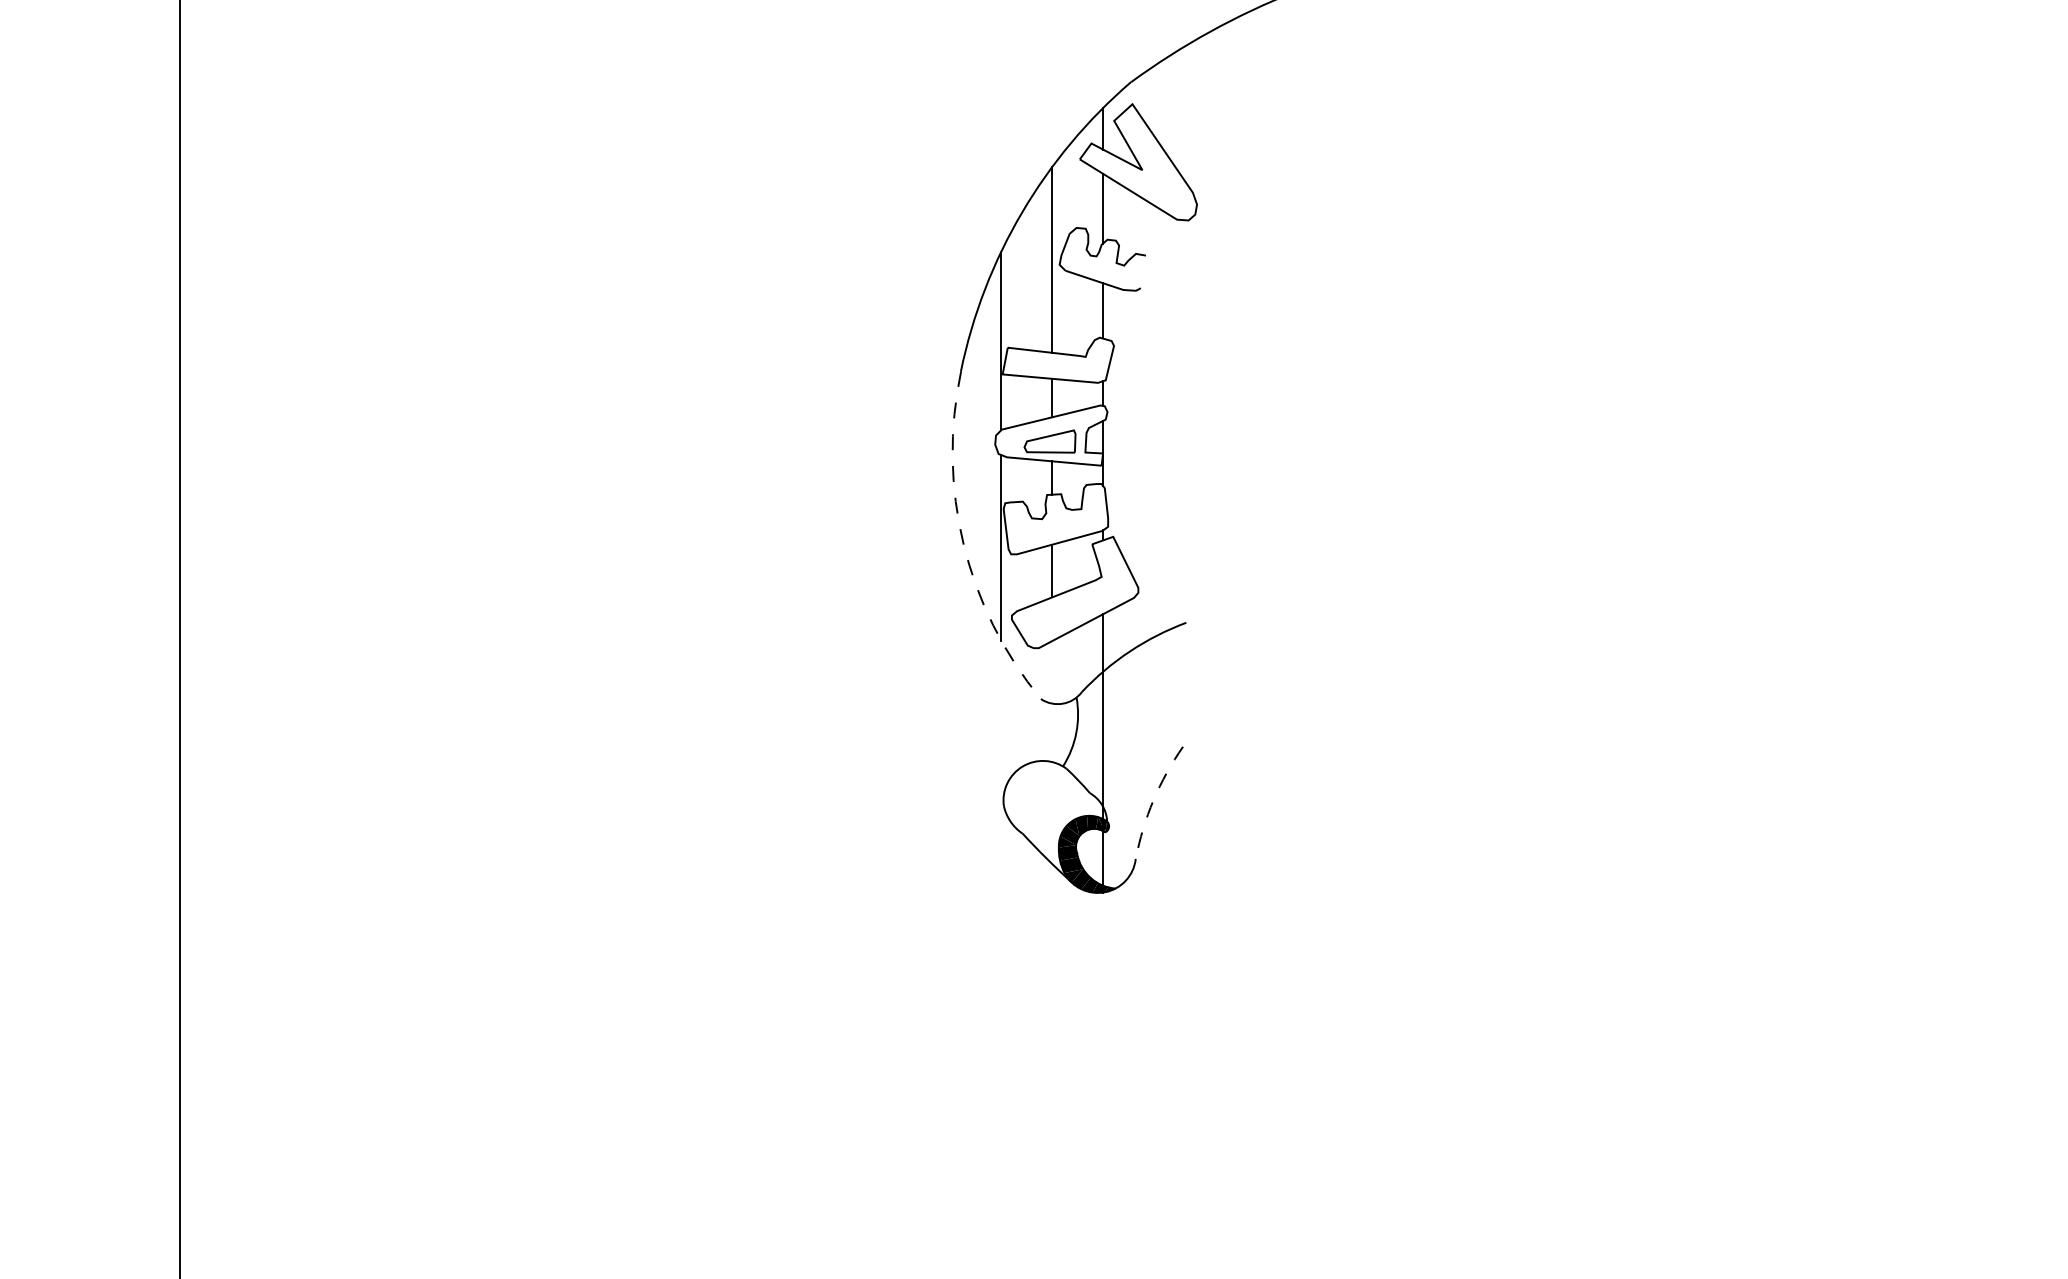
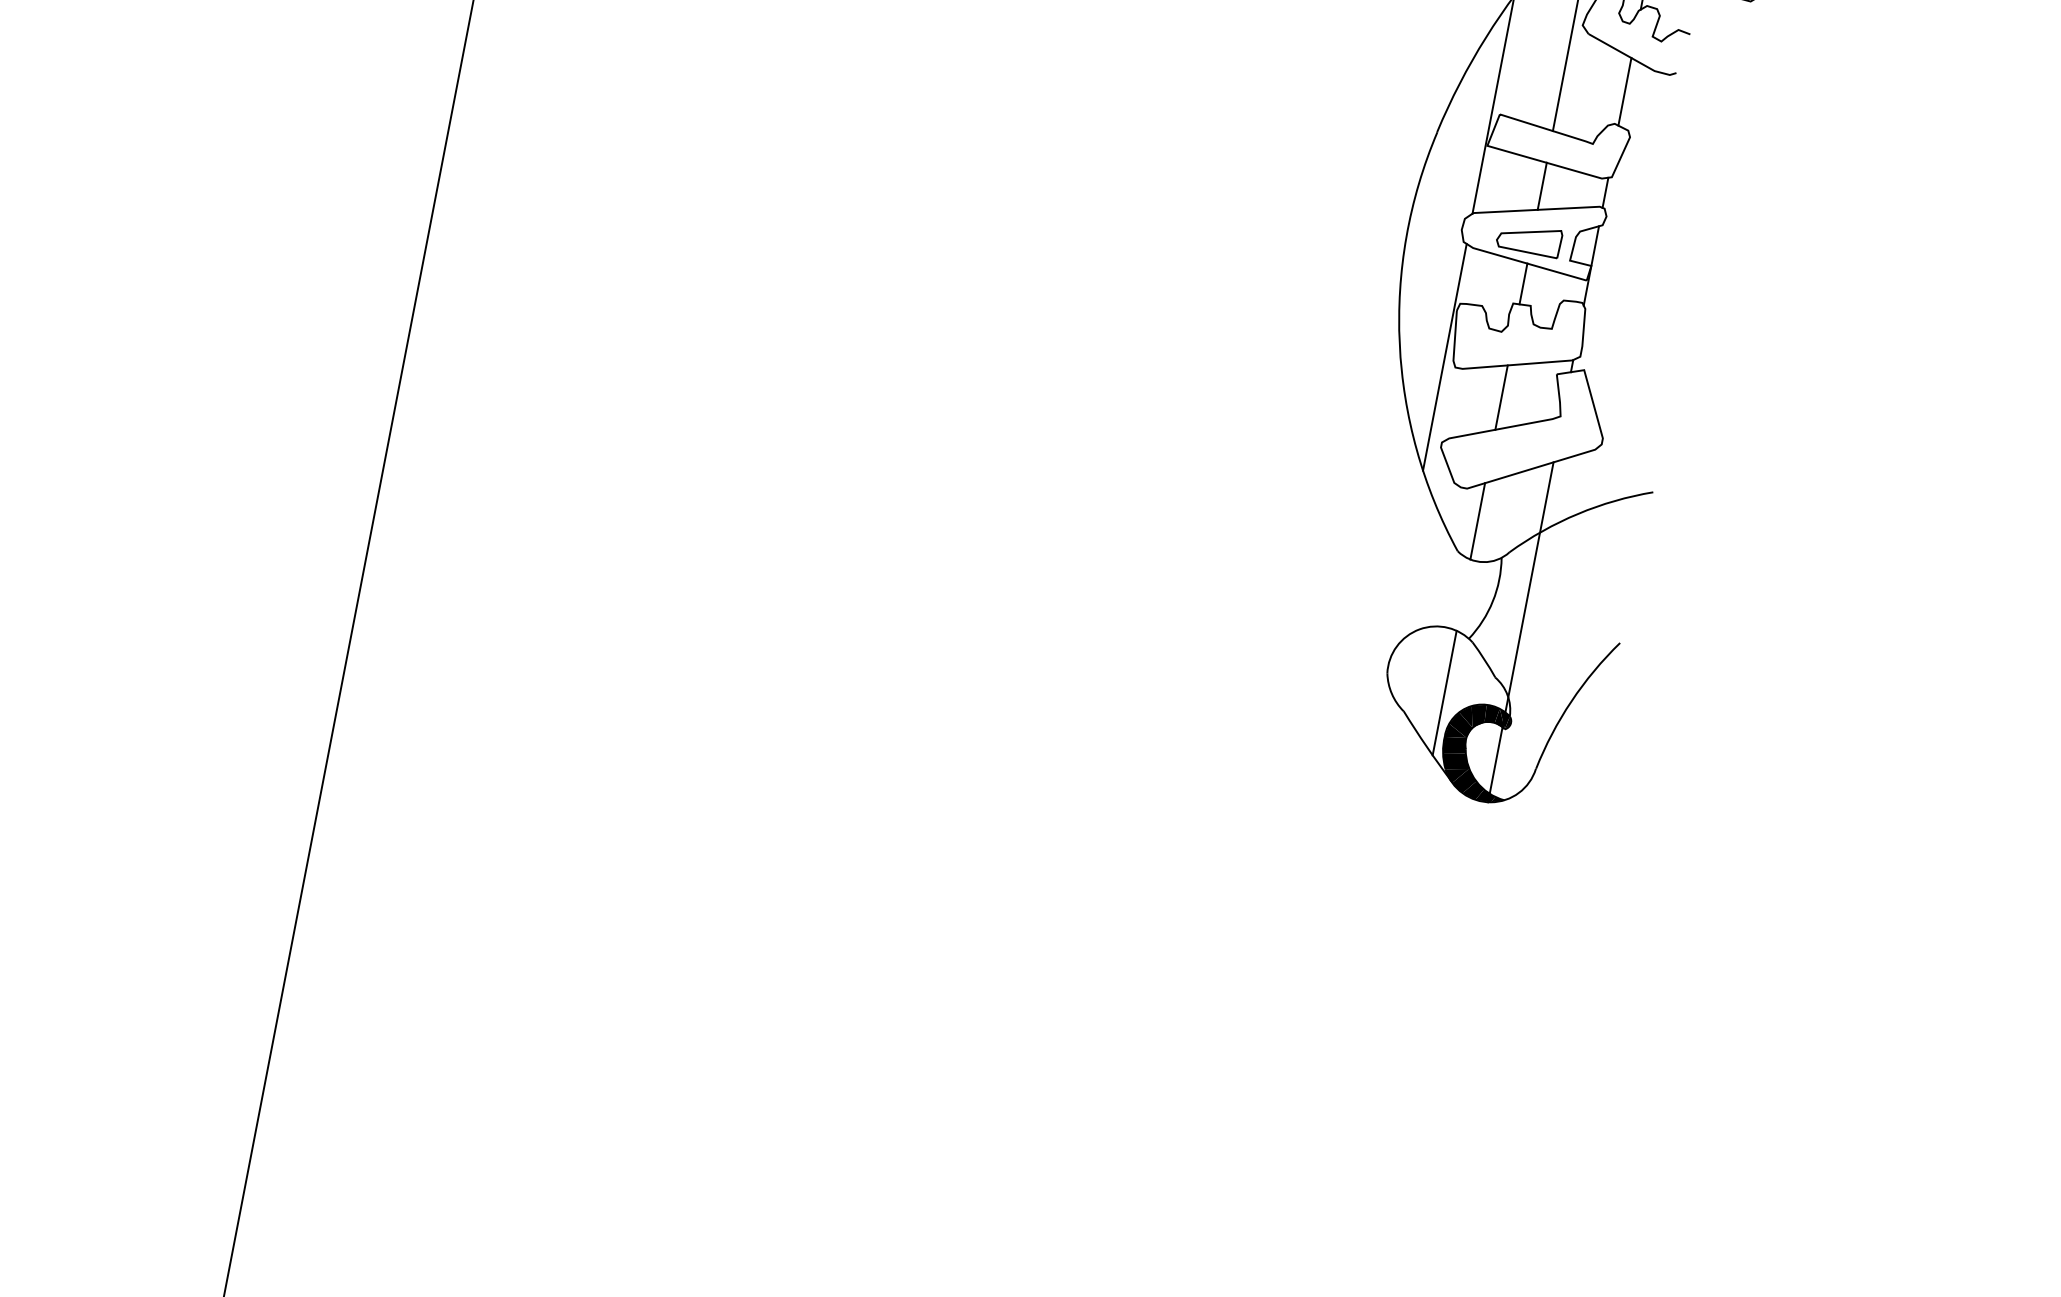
arc: (963, 544) -> (1399, 344), dashed -> solid
line: (1052, 672) -> (1478, 521), added
arc: (1153, 800) -> (1571, 701), dashed -> solid
line: (1052, 813) -> (1444, 693), added

